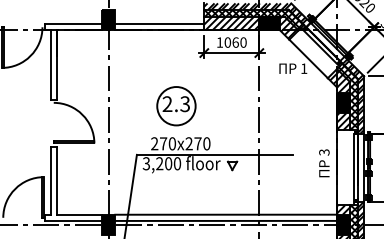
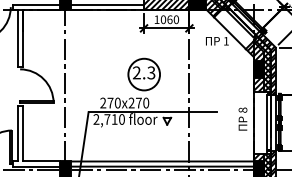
part: (176, 106) -> (144, 74), moved
text: (324, 152) -> (243, 110), 3 -> 8
text: (157, 163) -> (105, 119), 3,200 -> 2,710

